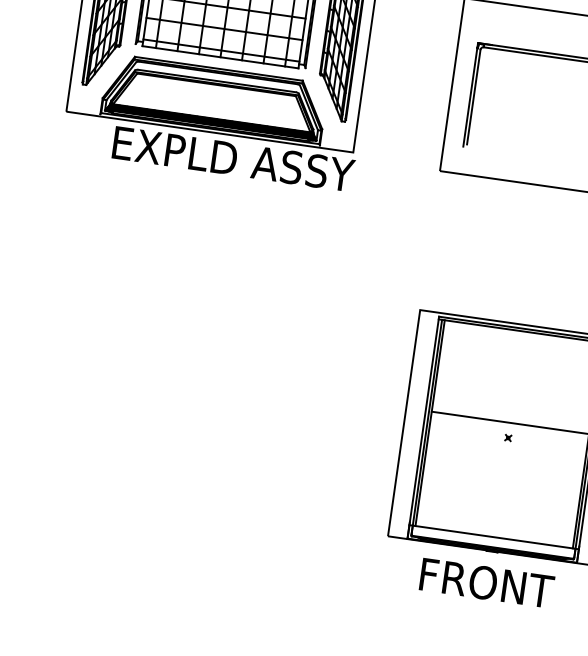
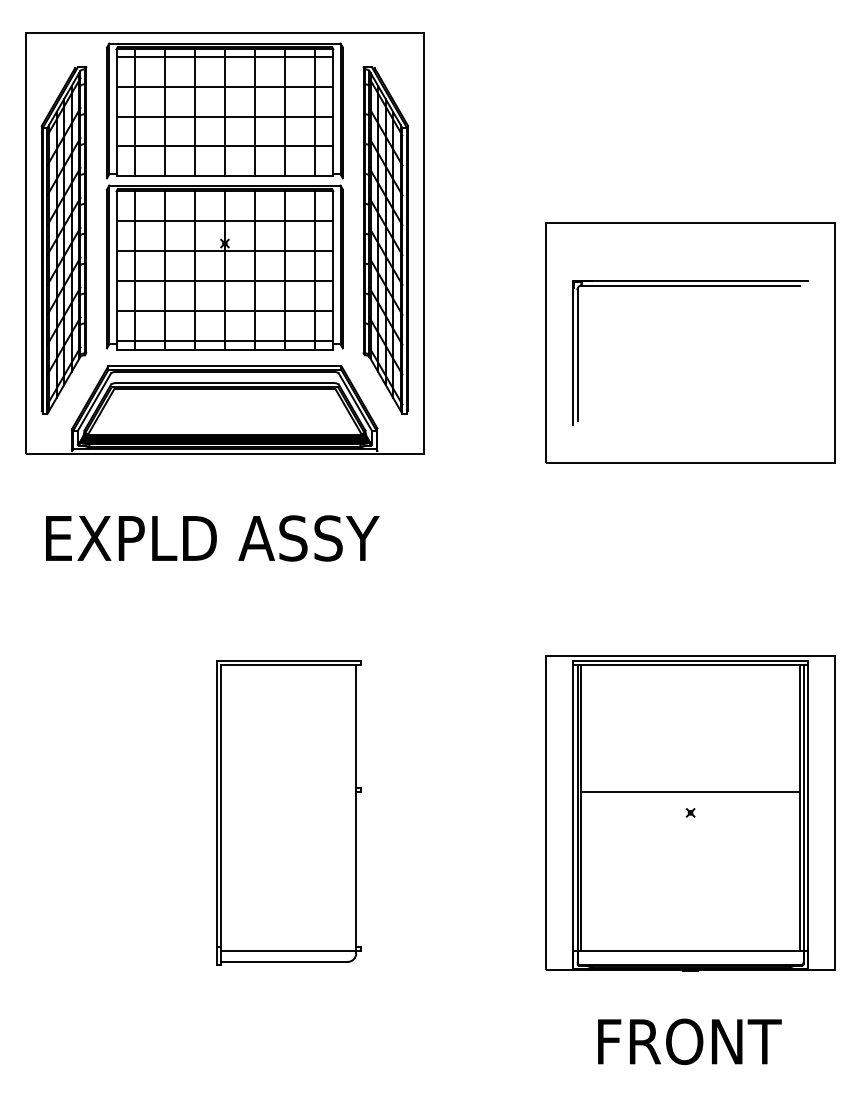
text: (233, 159) -> (212, 538), moved
part: (218, 396) -> (288, 812), added
text: (486, 583) -> (689, 1041), moved

